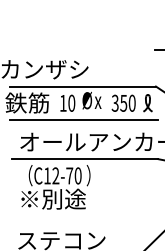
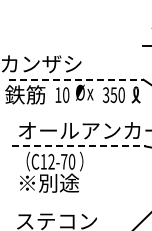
line: (83, 86) -> (76, 79), solid -> dashed
line: (84, 120) -> (77, 110), removed
line: (86, 159) -> (79, 146), solid -> dashed

